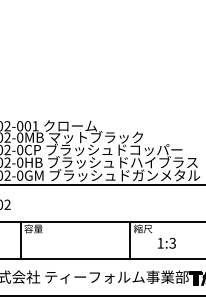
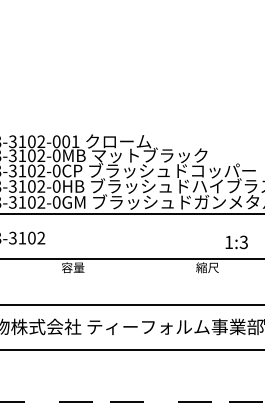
line: (20, 240) -> (57, 281), removed
line: (130, 240) -> (192, 281), removed
text: (166, 243) -> (236, 242), moved

